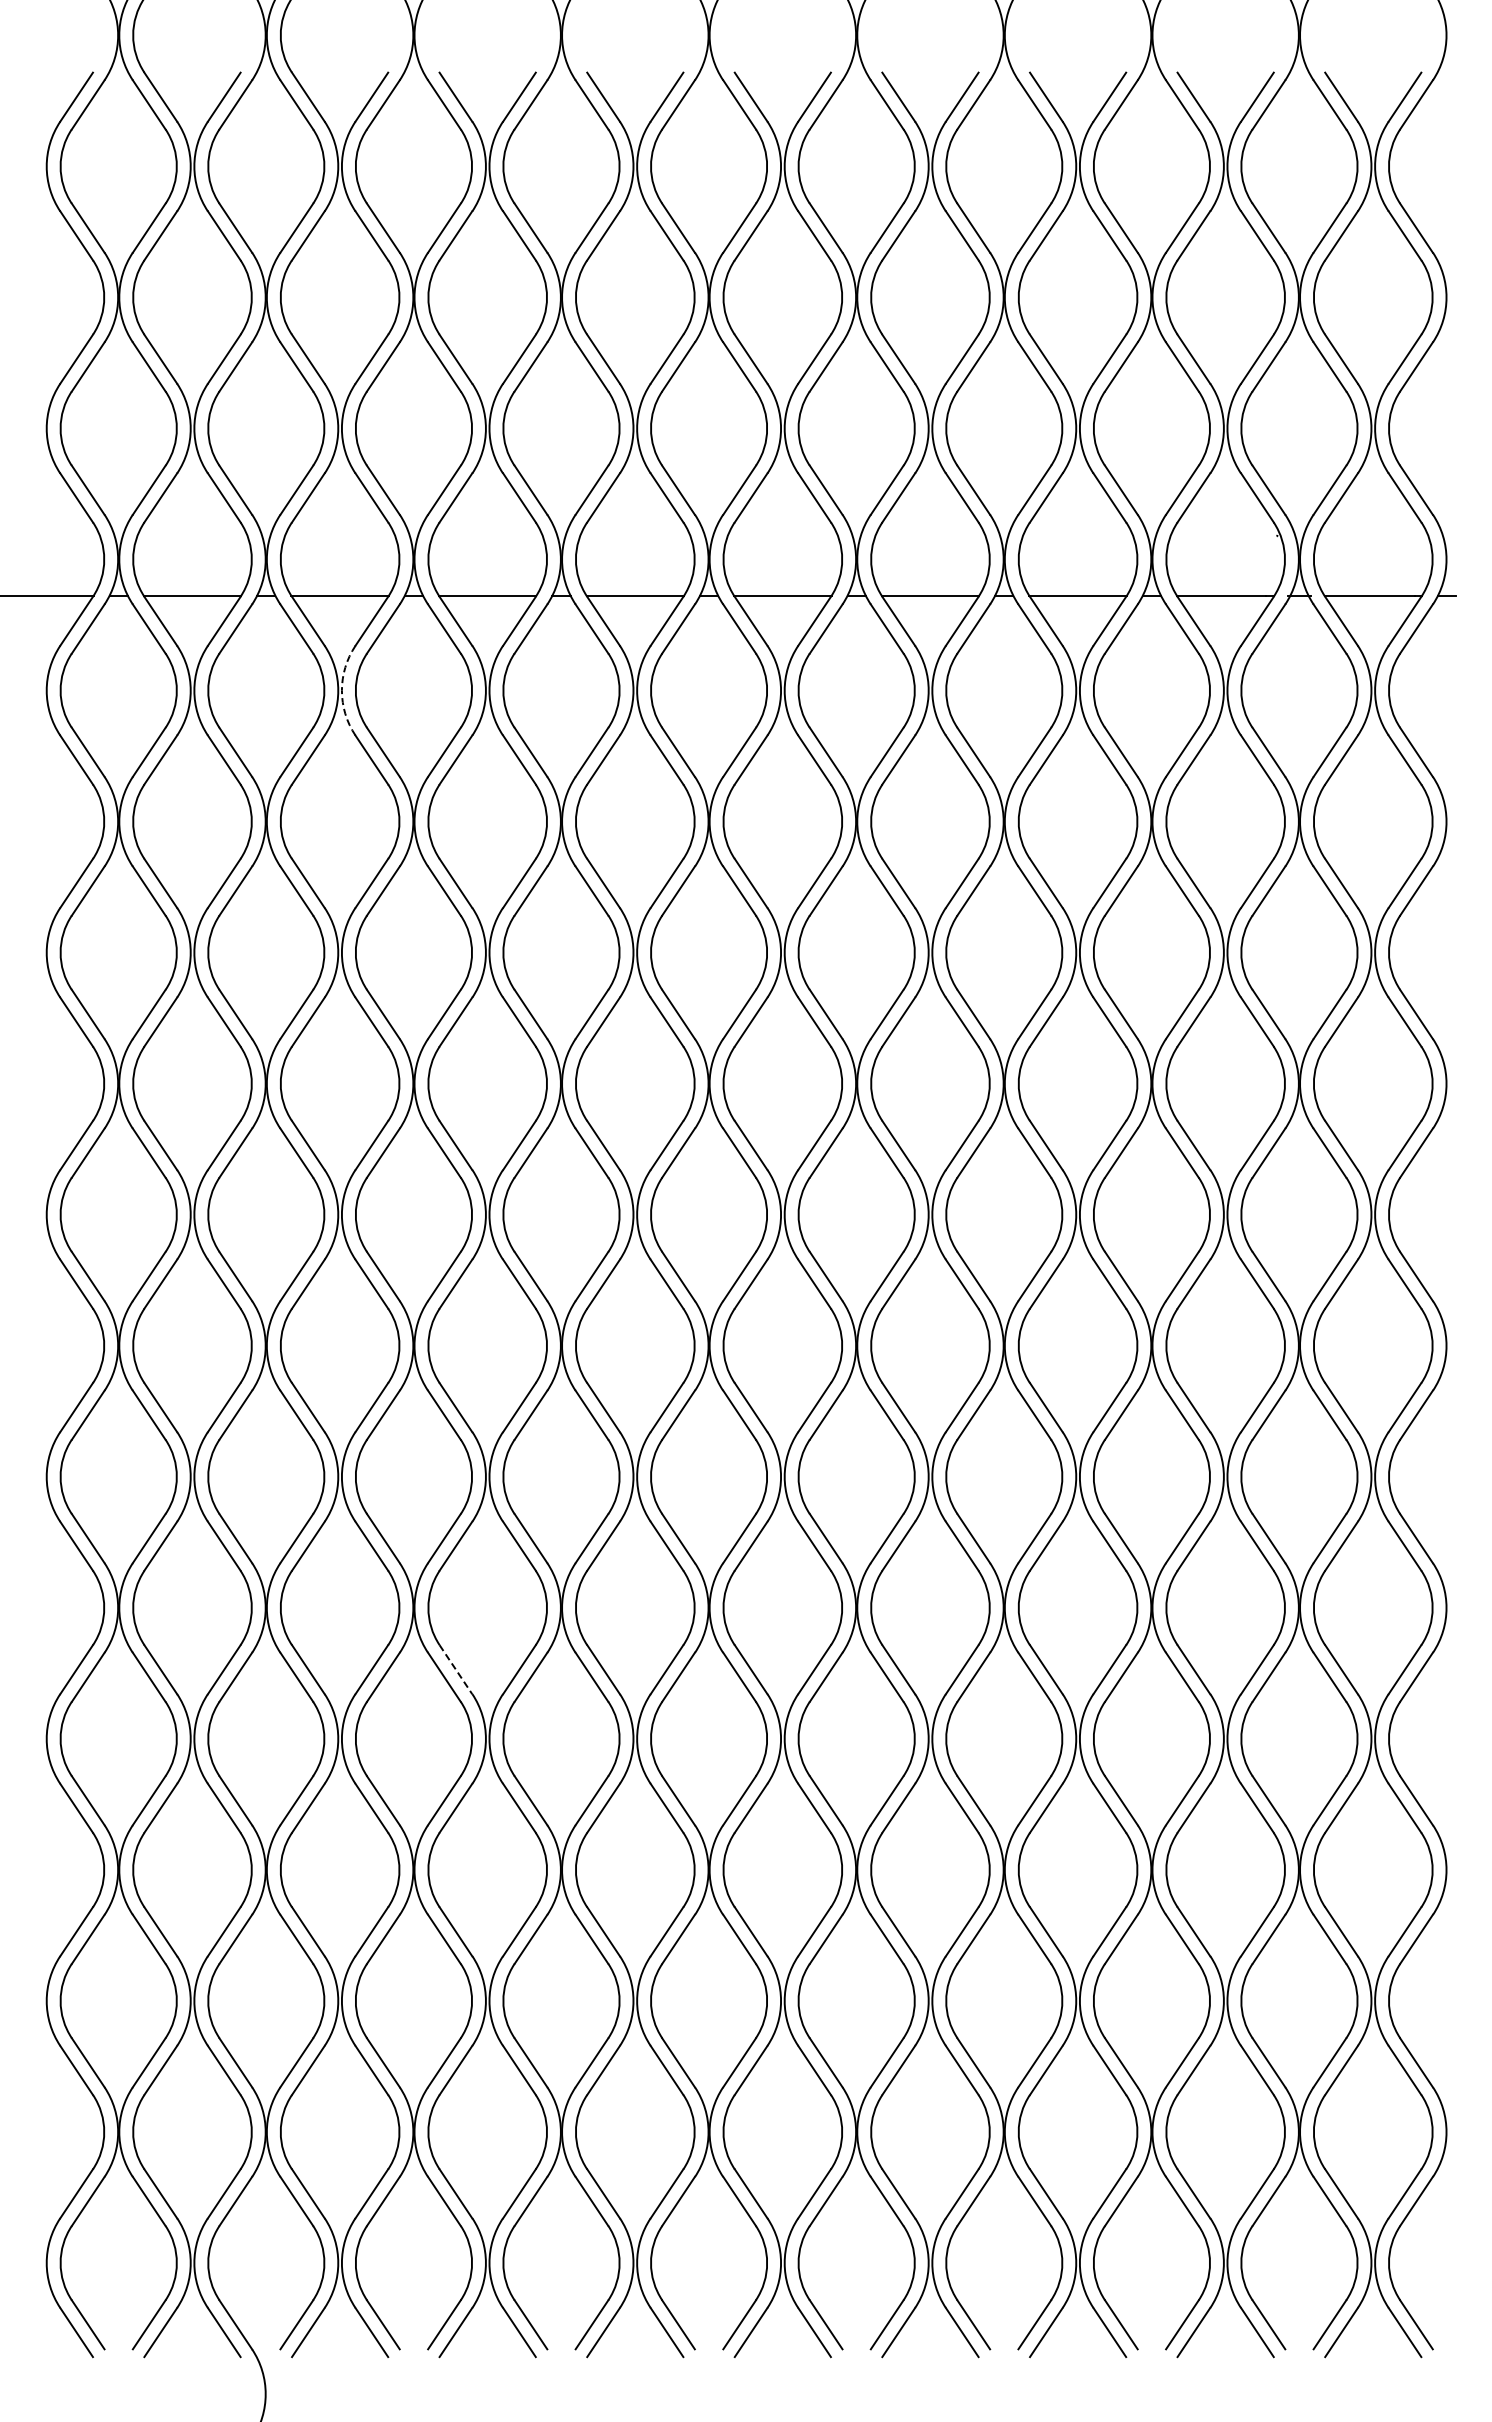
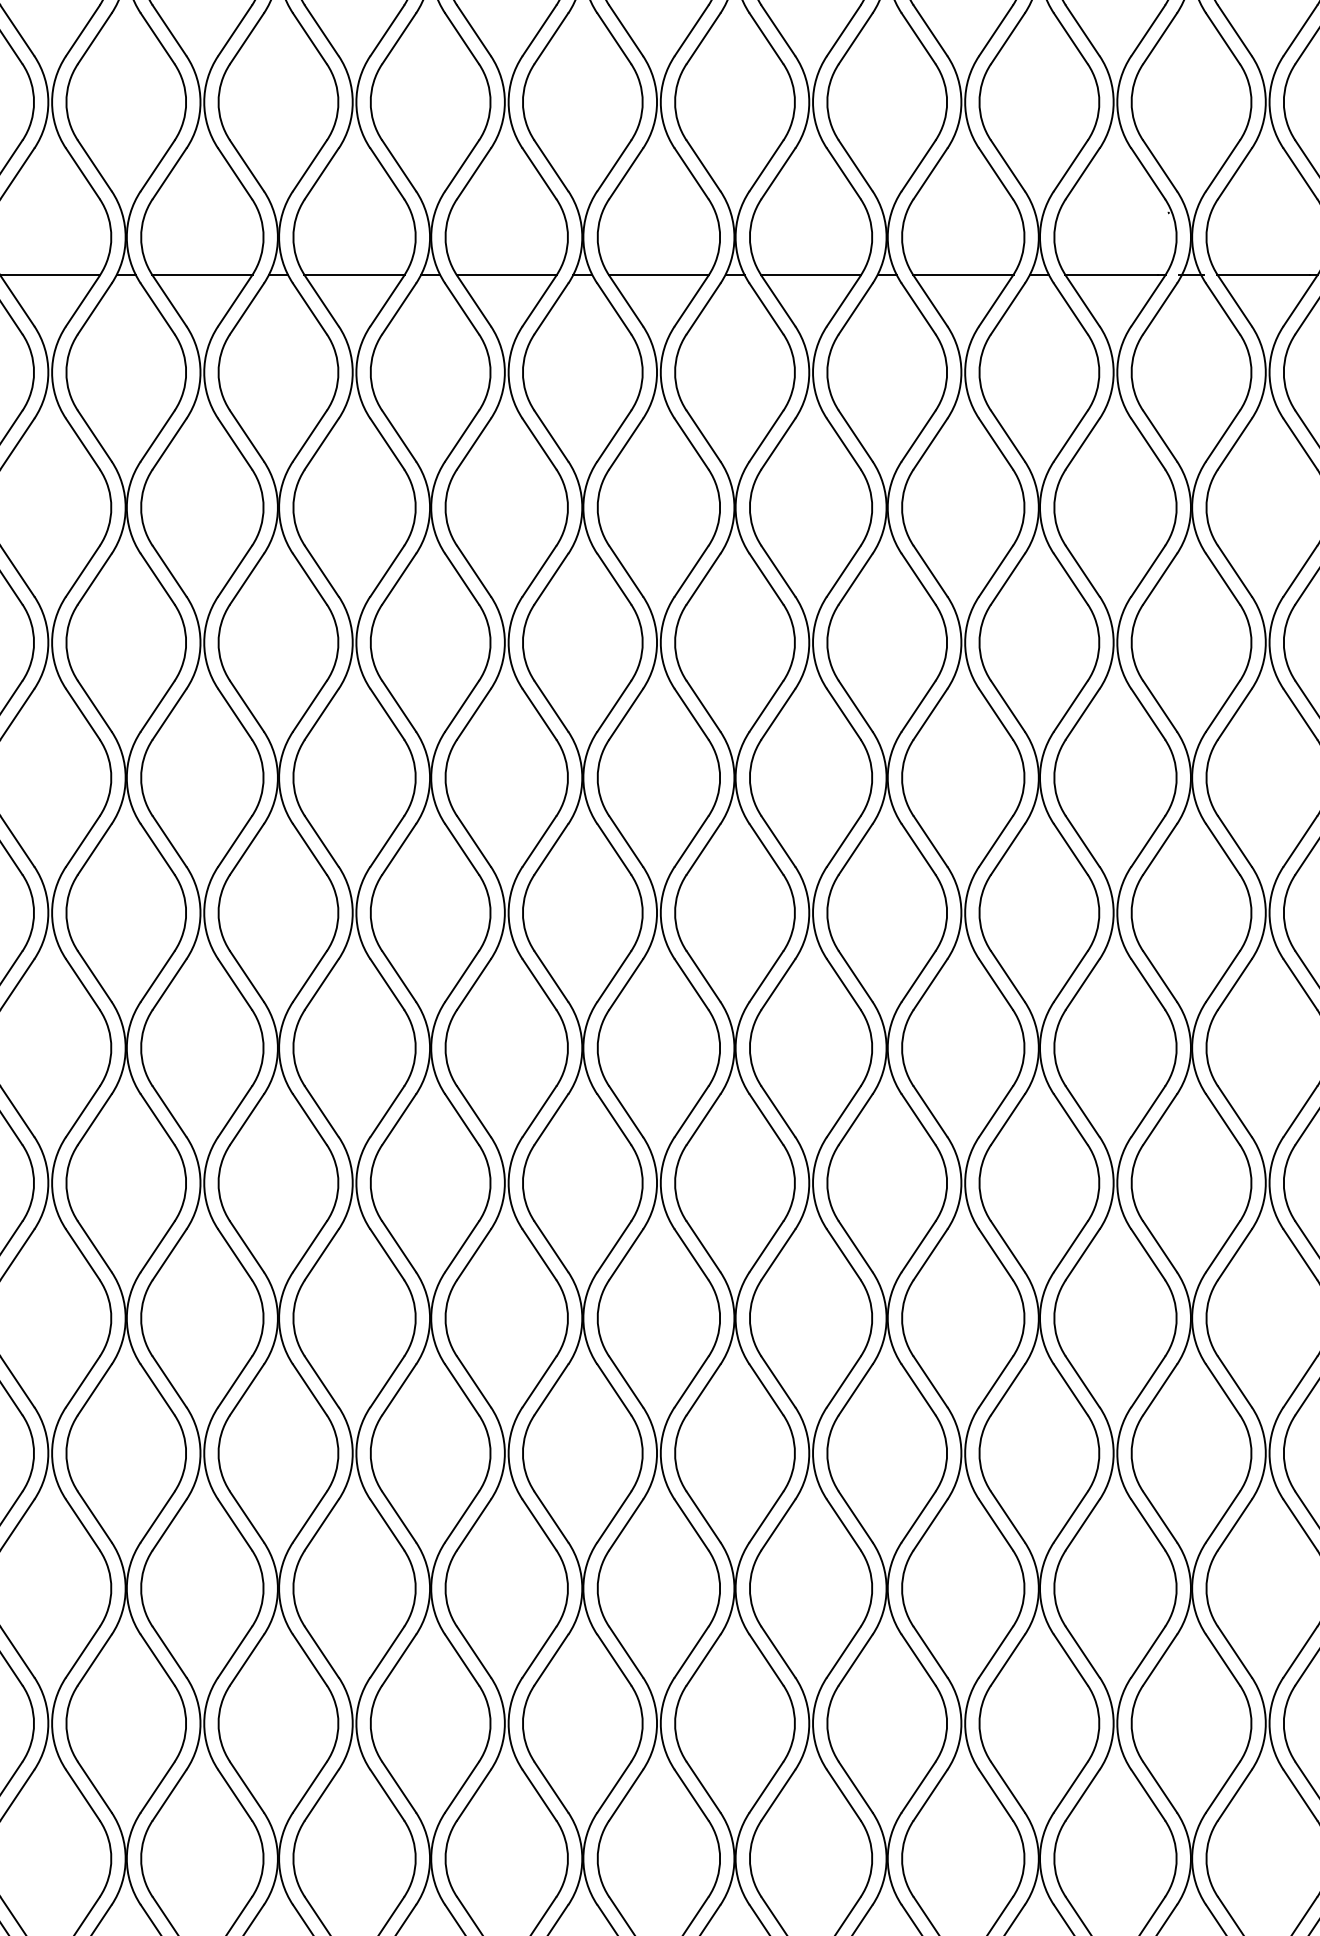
arc: (341, 690) -> (203, 372), dashed -> solid
line: (456, 1670) -> (322, 1382), dashed -> solid

